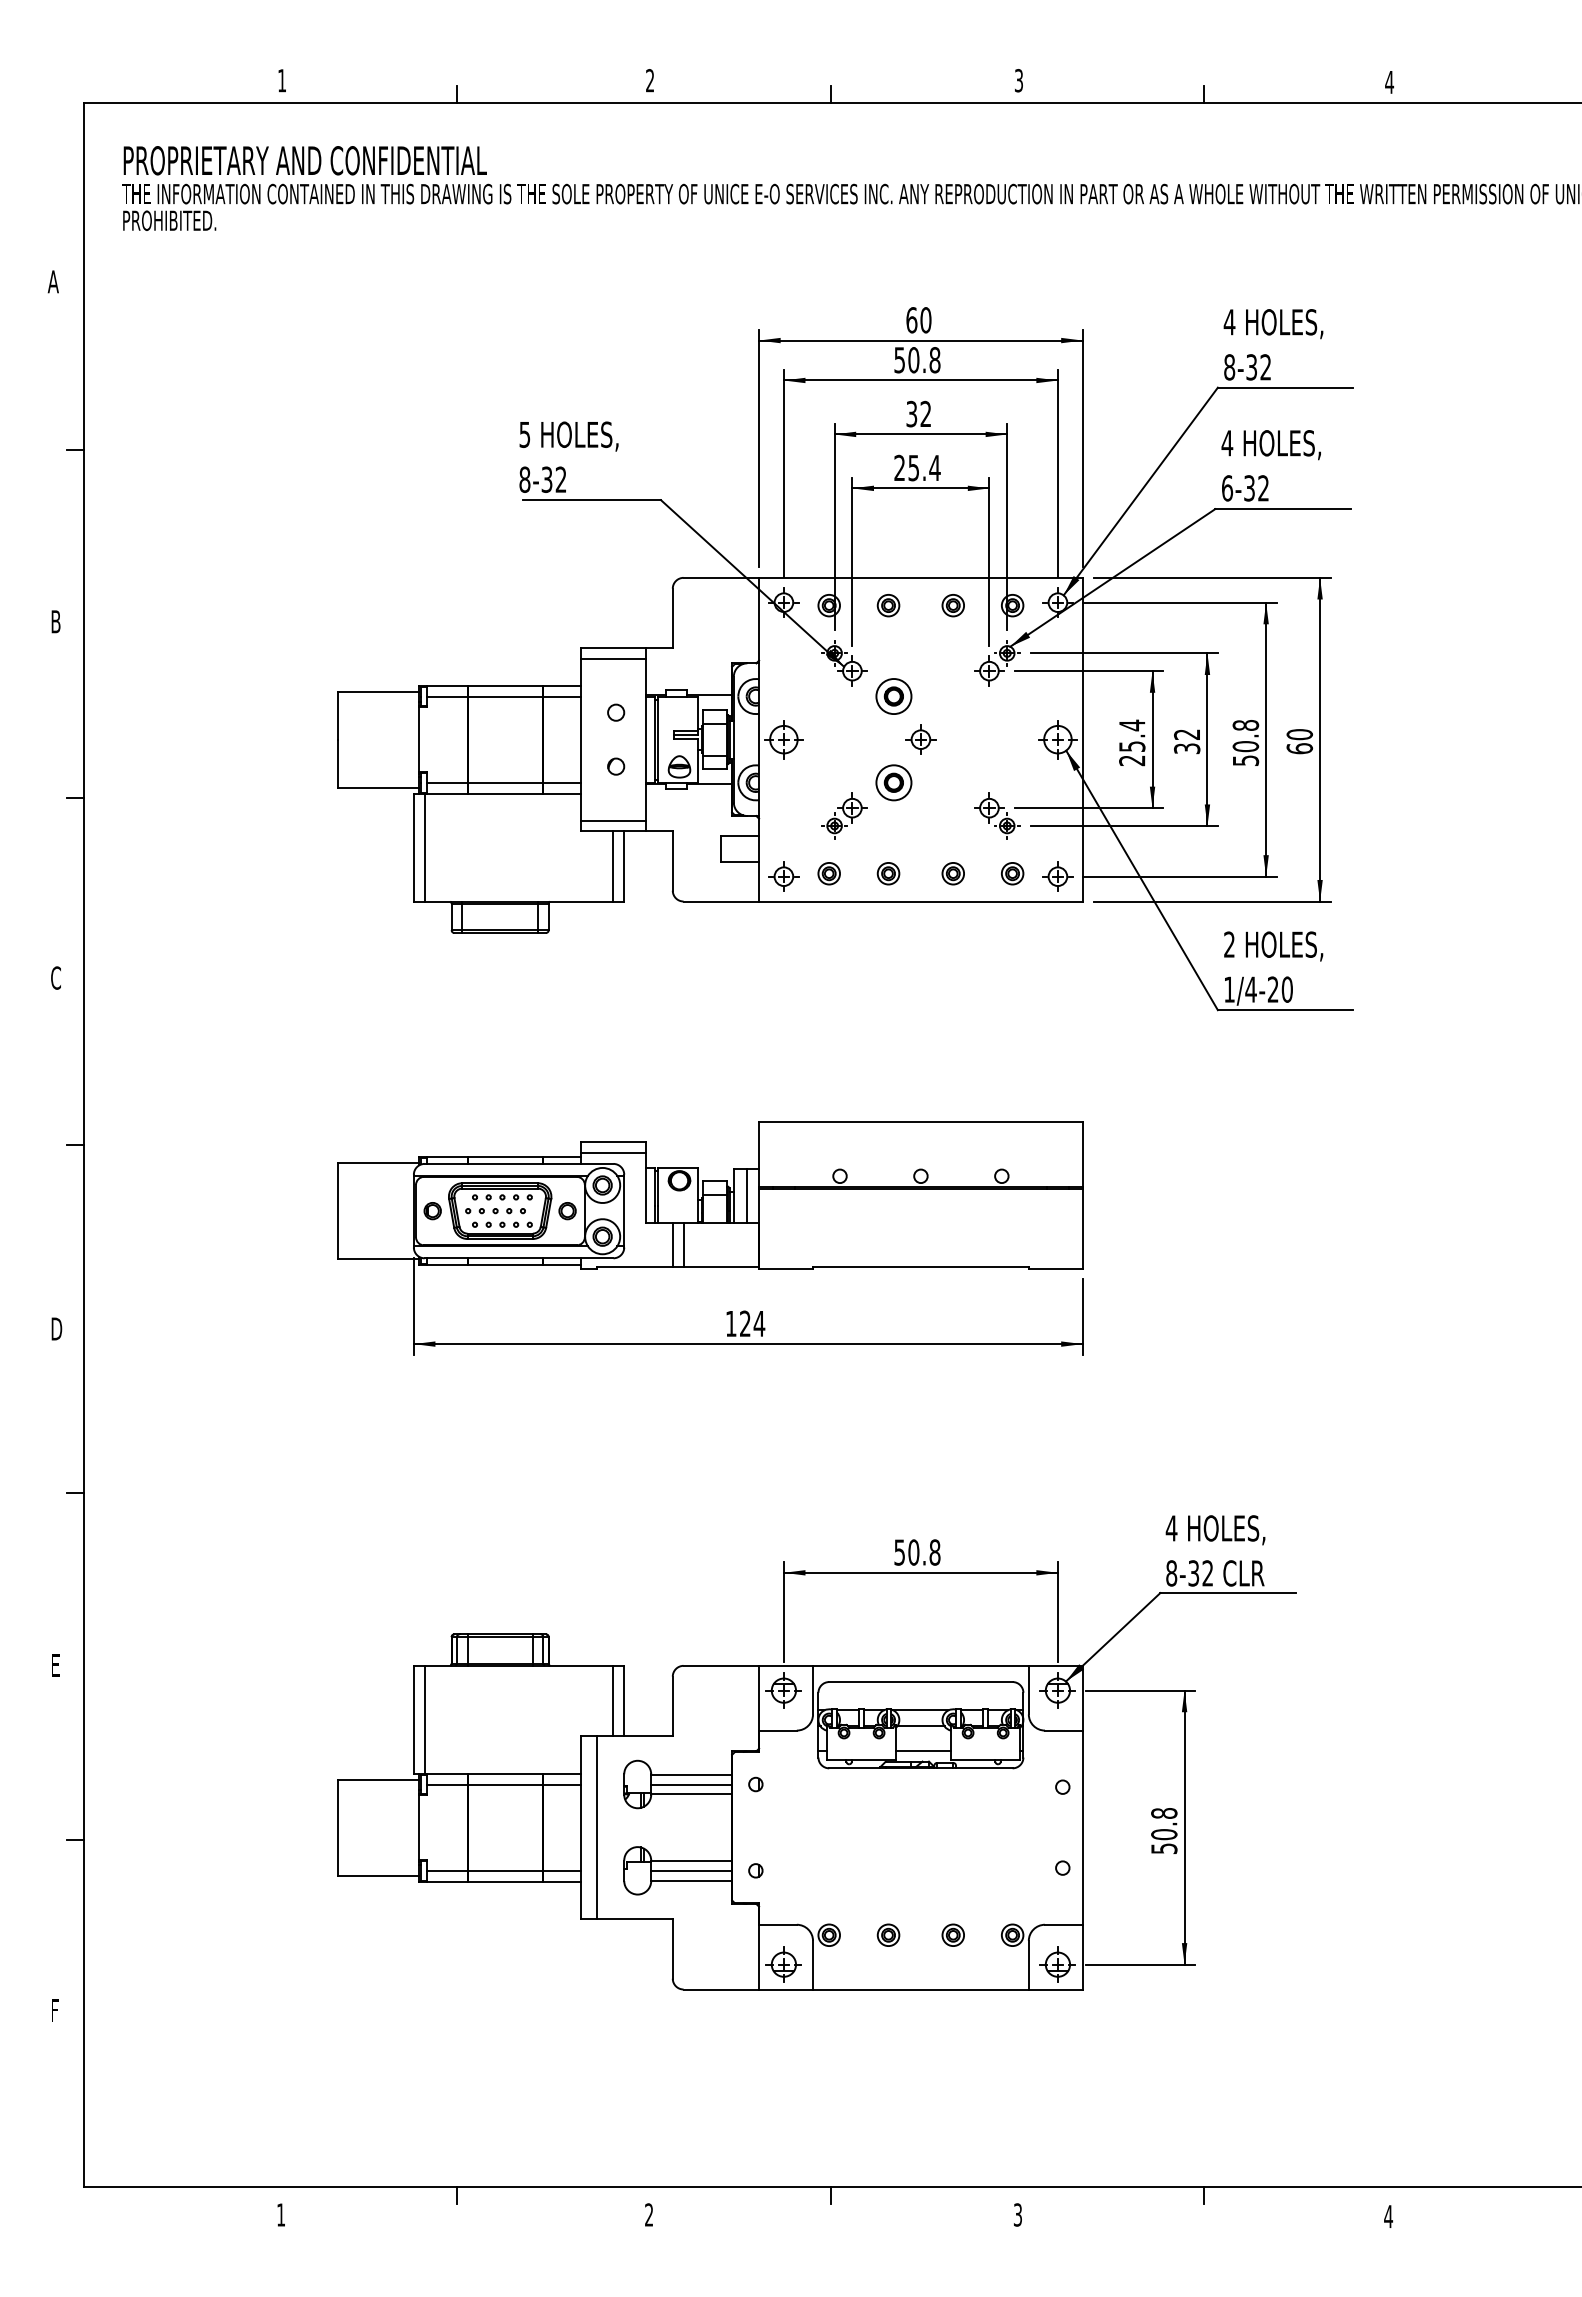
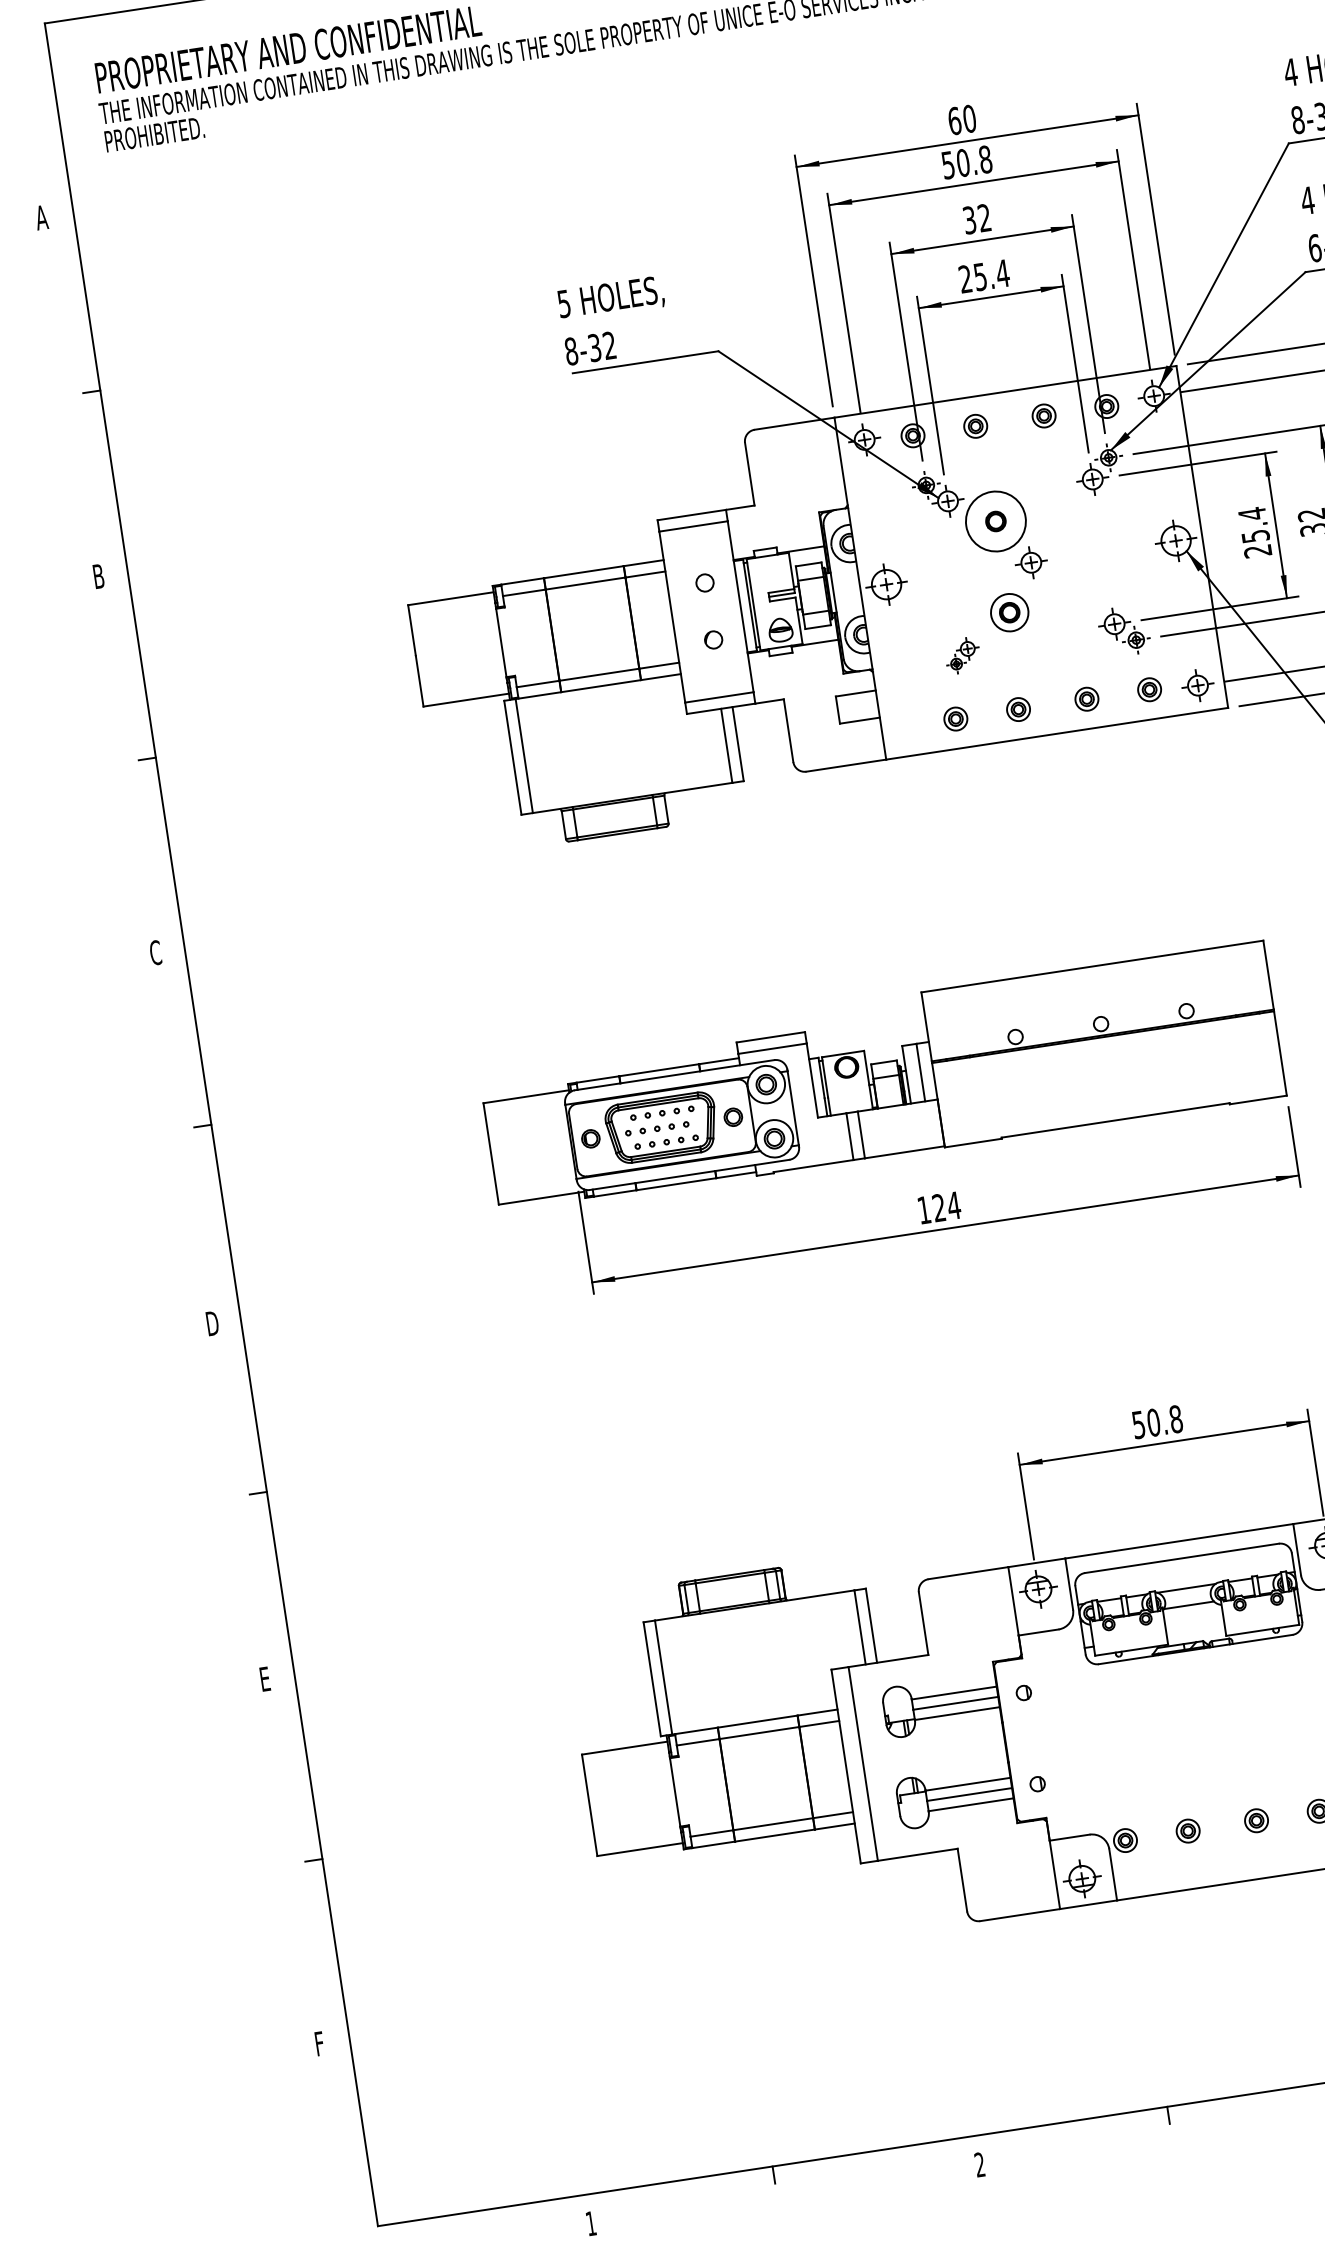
circle: (893, 696) -> (995, 521), size x1.6
part: (844, 815) -> (962, 655), size x0.7
part: (783, 876) -> (908, 729), removed
line: (923, 1751) -> (1195, 1631), removed

